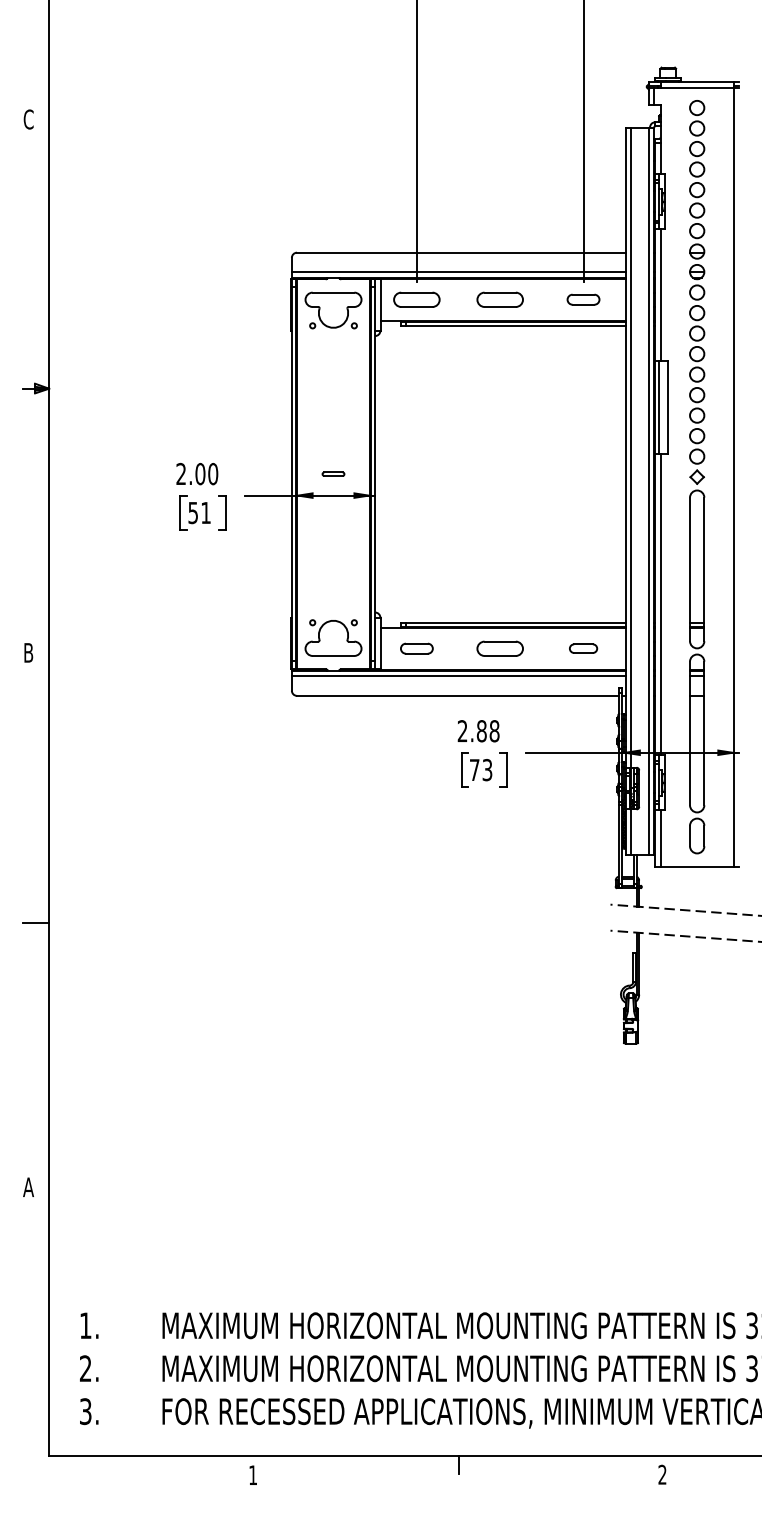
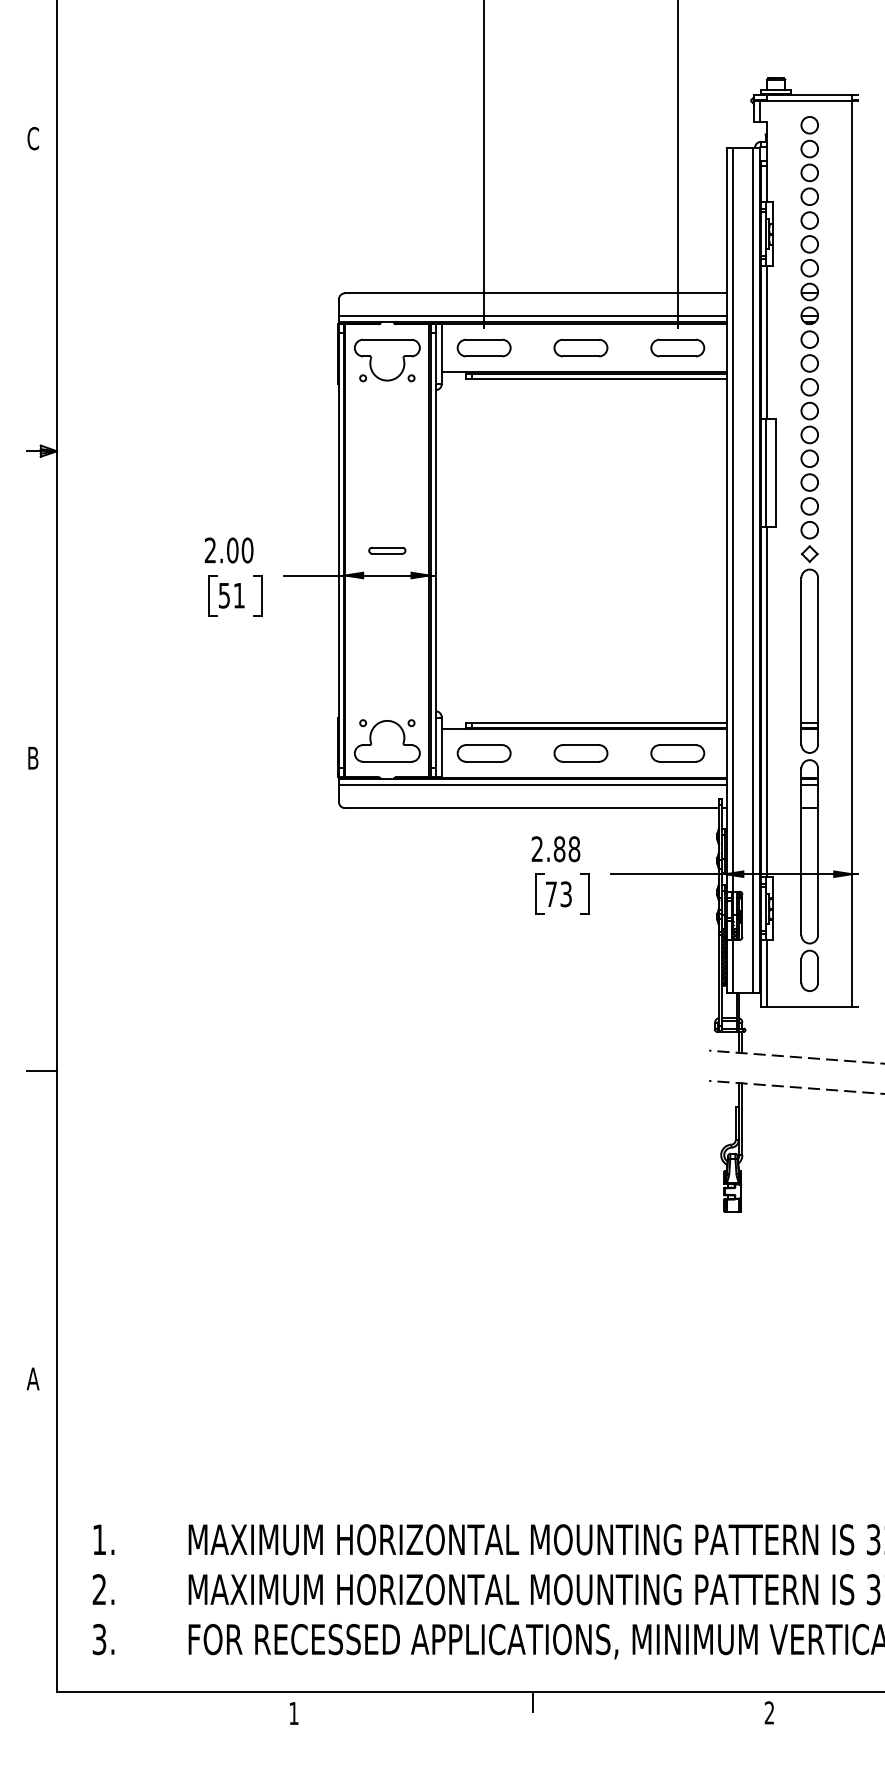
part: (583, 299) -> (677, 347), size x1.43
part: (333, 473) -> (387, 549), size x1.43
part: (416, 648) -> (483, 753), size x1.43
part: (583, 648) -> (677, 753), size x1.67

